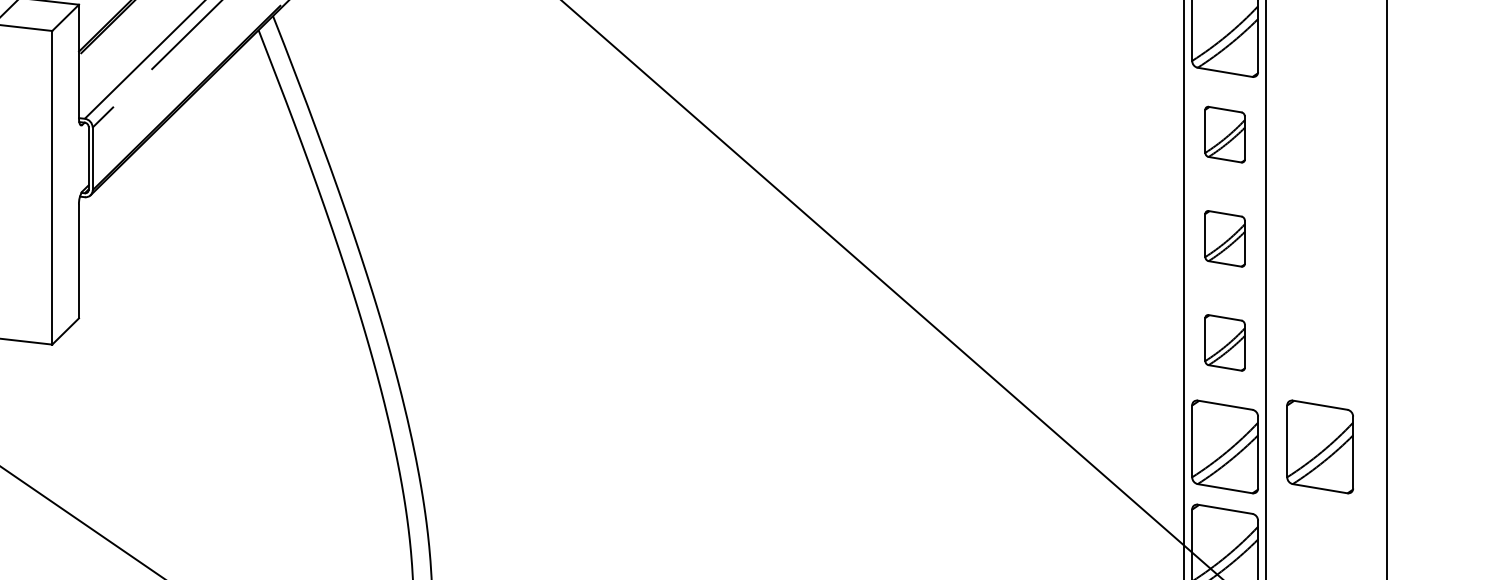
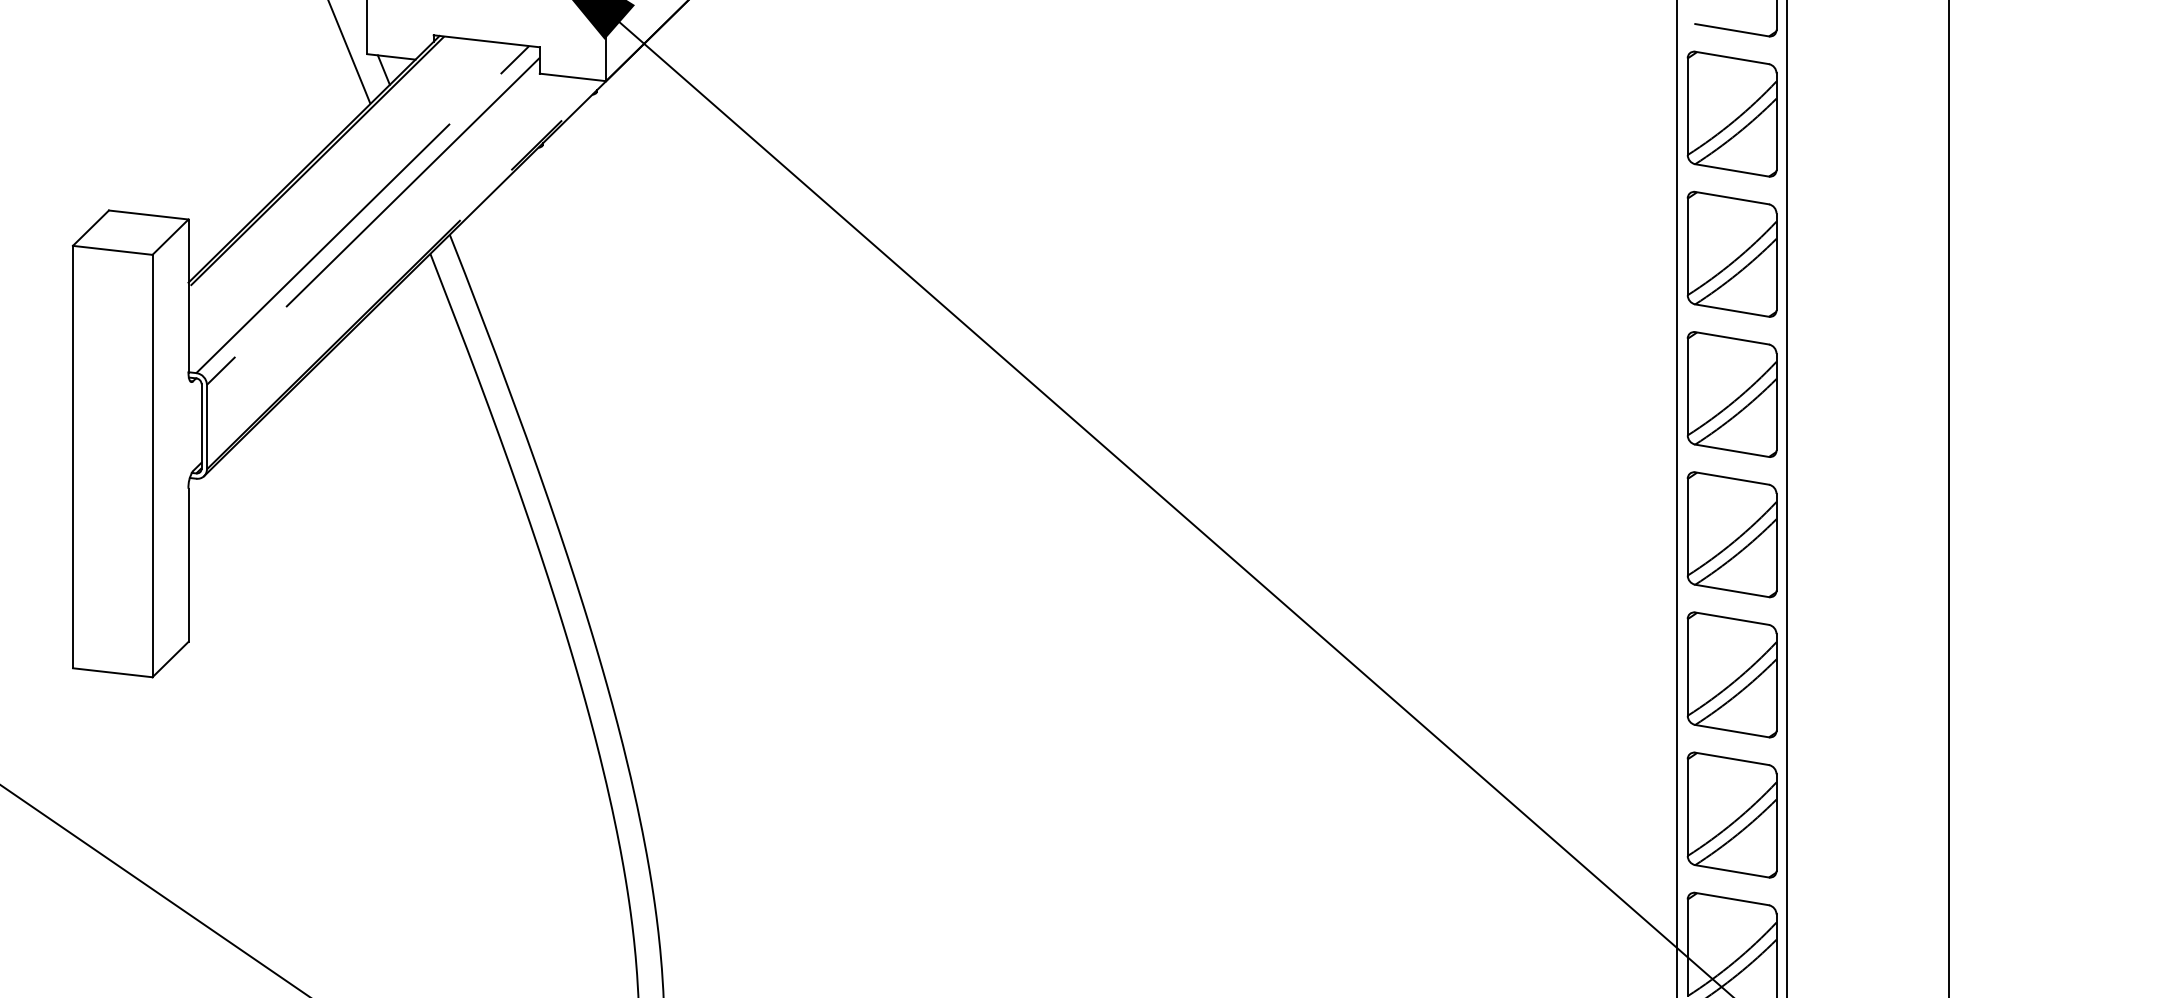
part: (1224, 134) -> (1731, 394), size x1.67
part: (1224, 238) -> (1731, 534), size x1.67
part: (1224, 342) -> (1731, 674), size x1.67
part: (1319, 446) -> (1859, 814), removed

